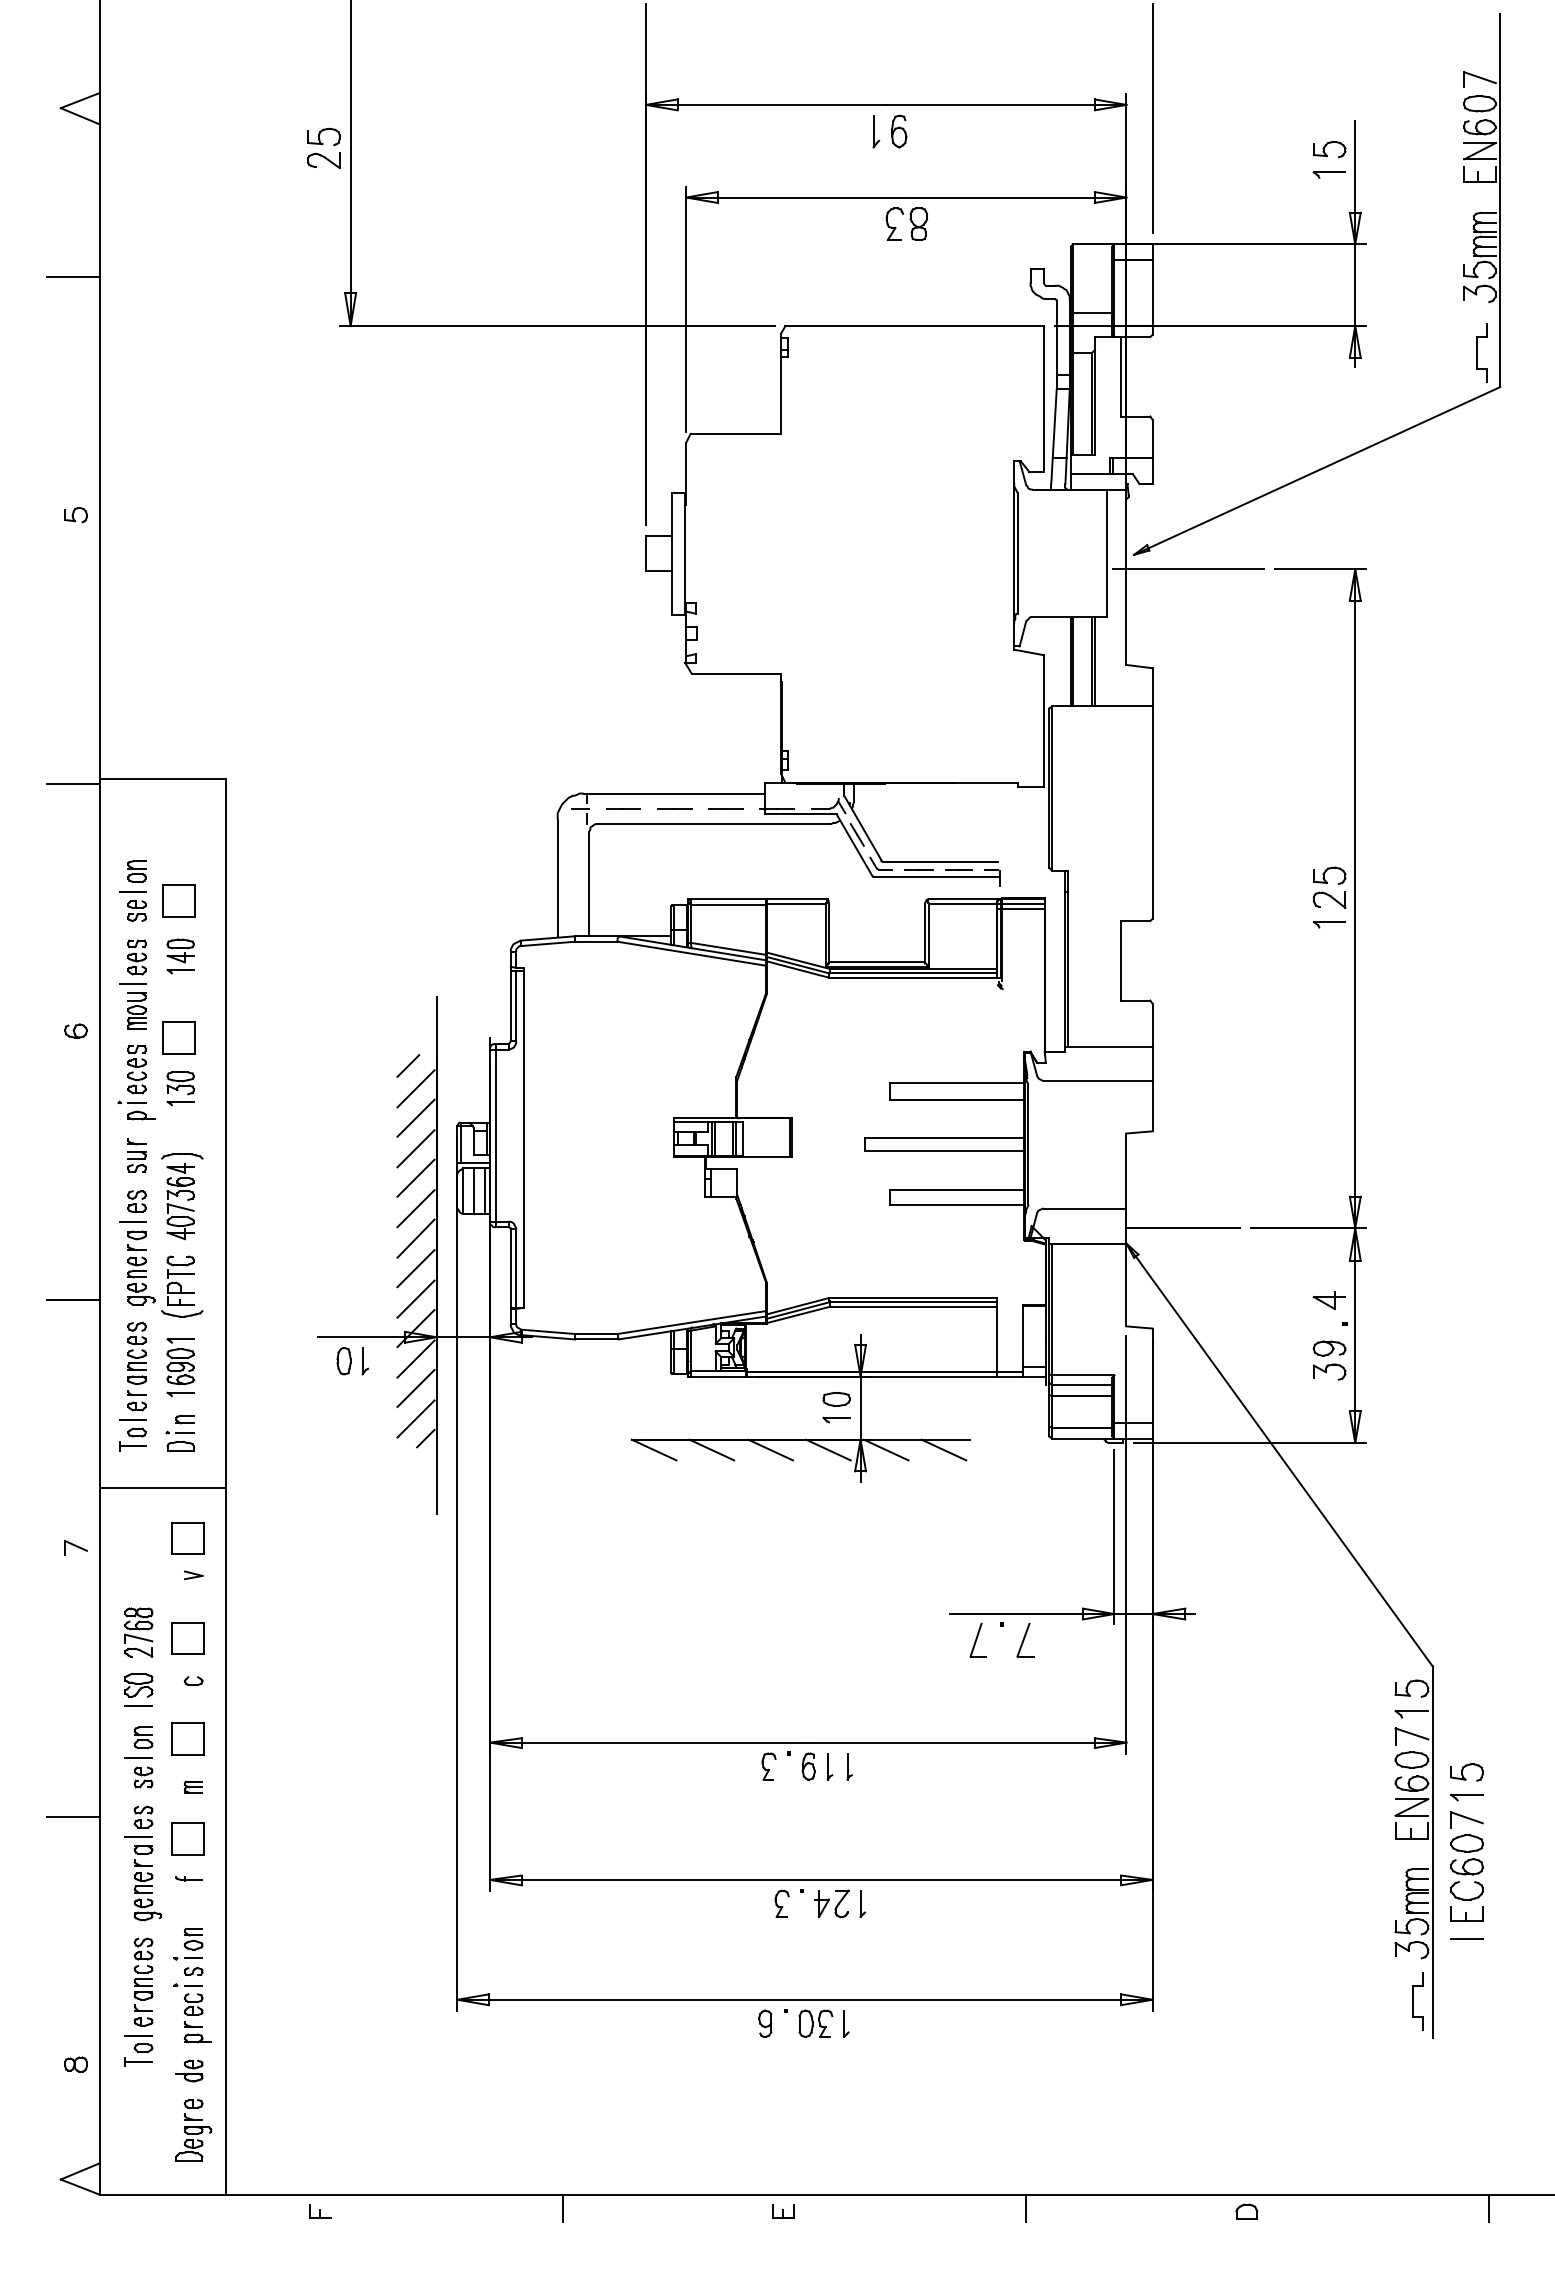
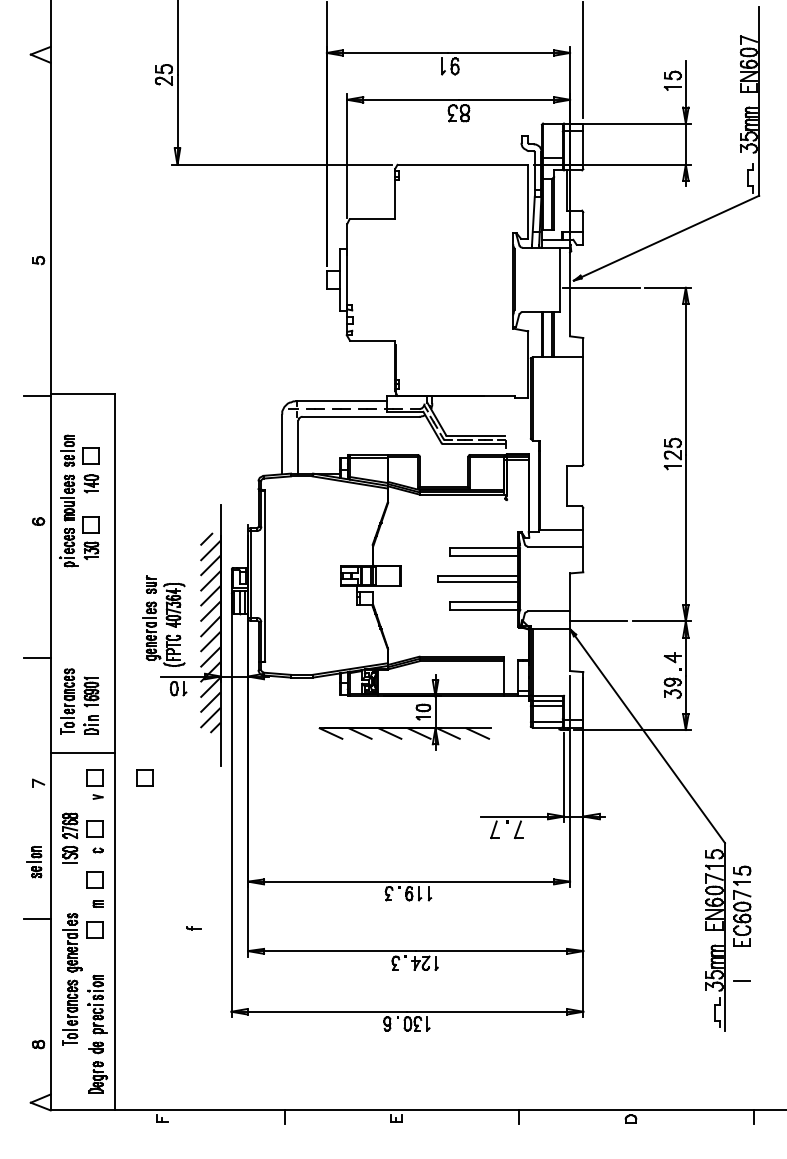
line: (71, 277) -> (36, 140), removed
part: (160, 1226) -> (163, 620), moved
part: (285, 1536) -> (144, 777), added
part: (139, 1758) -> (34, 862), moved
part: (1467, 1841) -> (742, 905), moved
part: (188, 1878) -> (193, 928), moved

